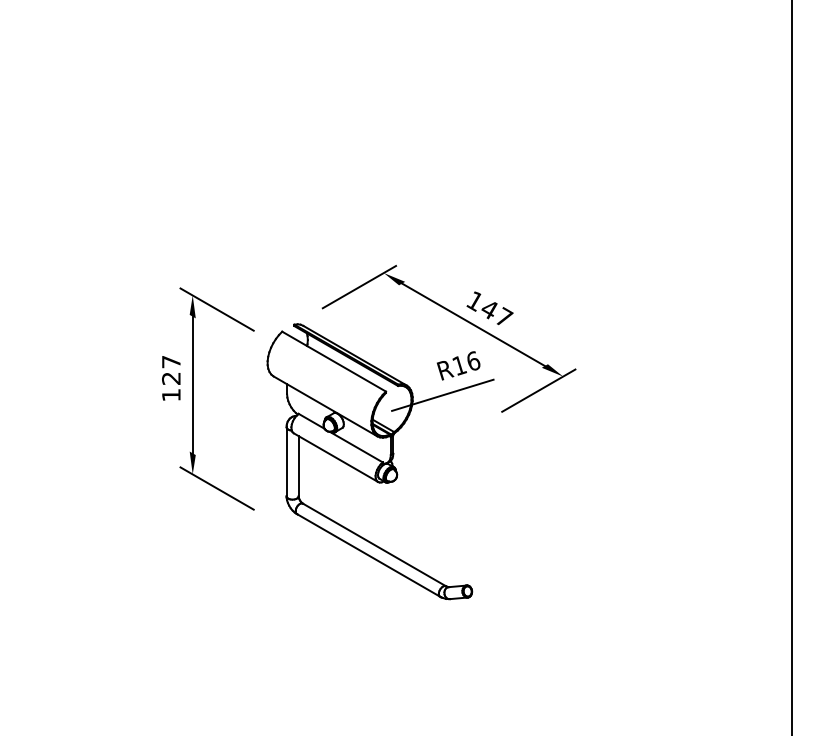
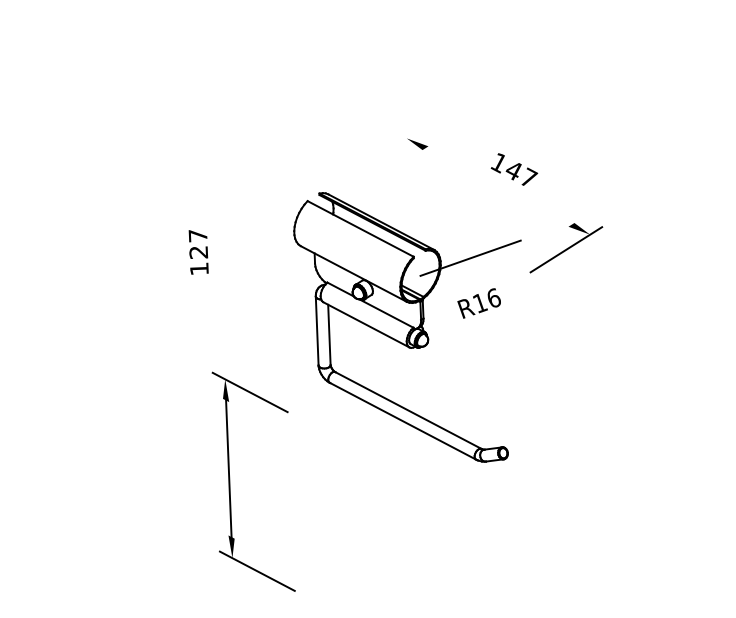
line: (359, 286) -> (383, 152), removed
line: (473, 324) -> (498, 186), removed
text: (458, 365) -> (479, 303), moved
part: (193, 398) -> (230, 482), moved

